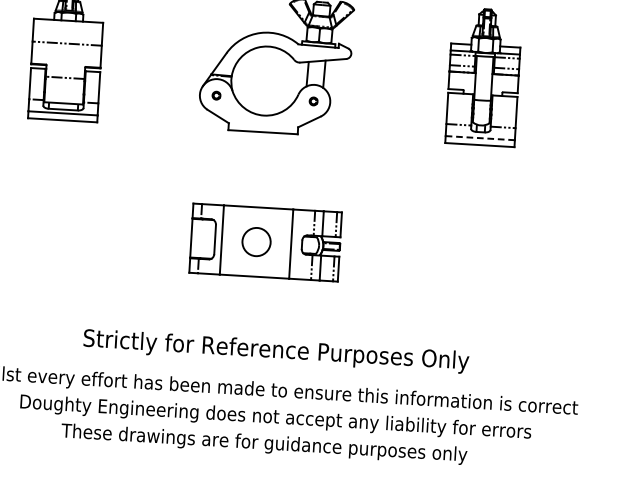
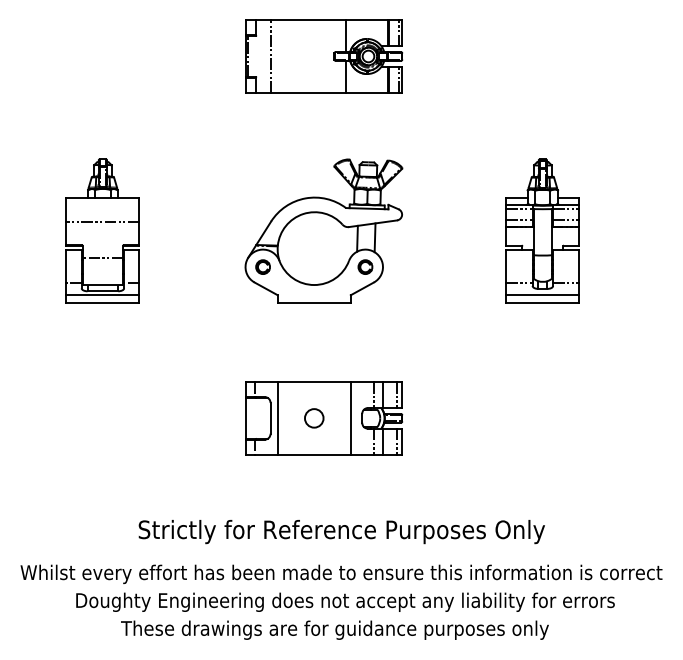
circle: (216, 95) -> (262, 266), size x1.67
part: (313, 100) -> (365, 266), size x1.67
line: (480, 138) -> (543, 295), dashed -> solid
circle: (255, 242) -> (313, 418), size x0.62

